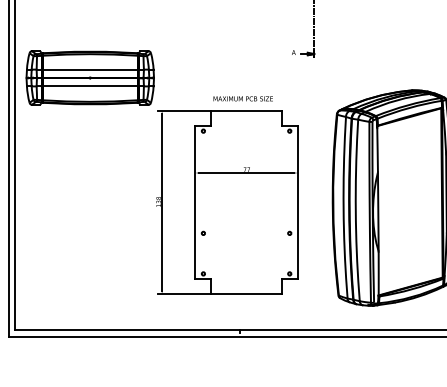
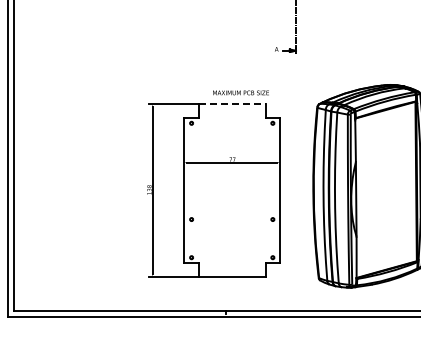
part: (90, 78) -> (85, 73), removed
text: (242, 98) -> (240, 92), moved
line: (246, 111) -> (232, 104), solid -> dashed

